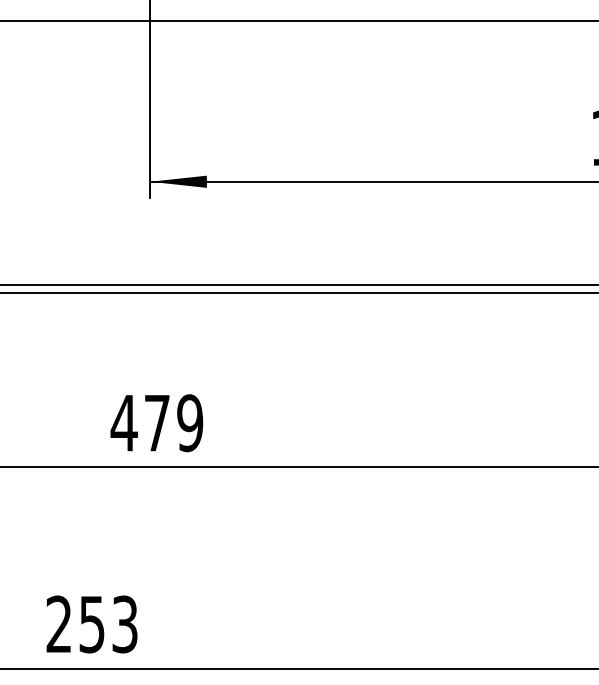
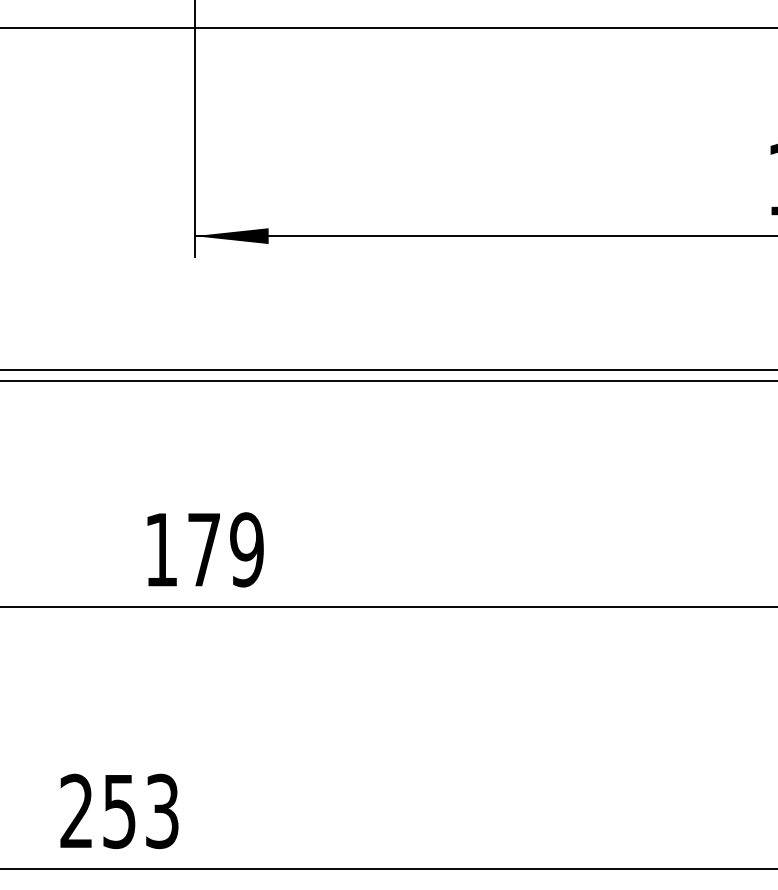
text: (123, 423) -> (160, 550), 479 -> 179

